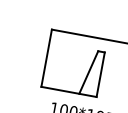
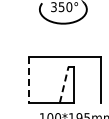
line: (46, 59) -> (29, 80), solid -> dashed
line: (89, 72) -> (64, 84), solid -> dashed

